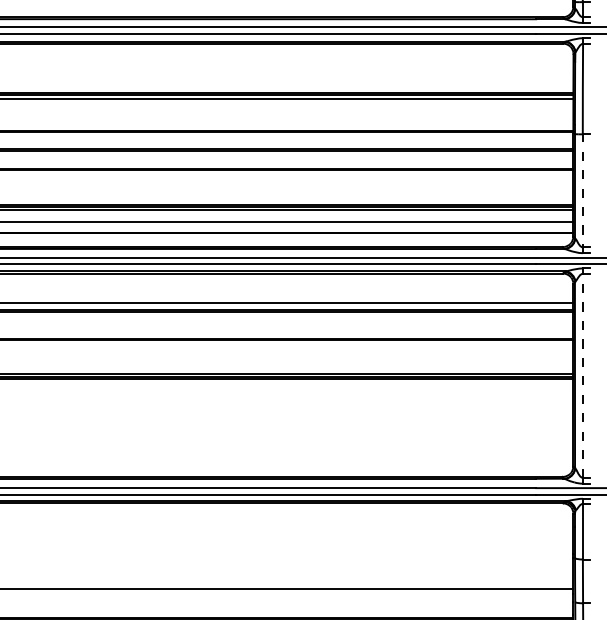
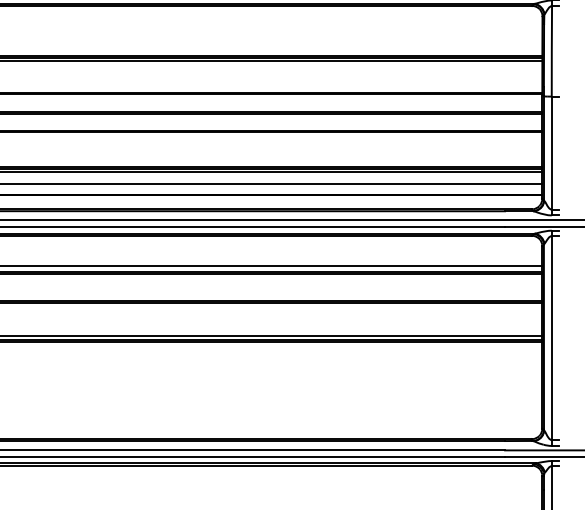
line: (582, 193) -> (551, 155), dashed -> solid
line: (582, 375) -> (551, 337), dashed -> solid

